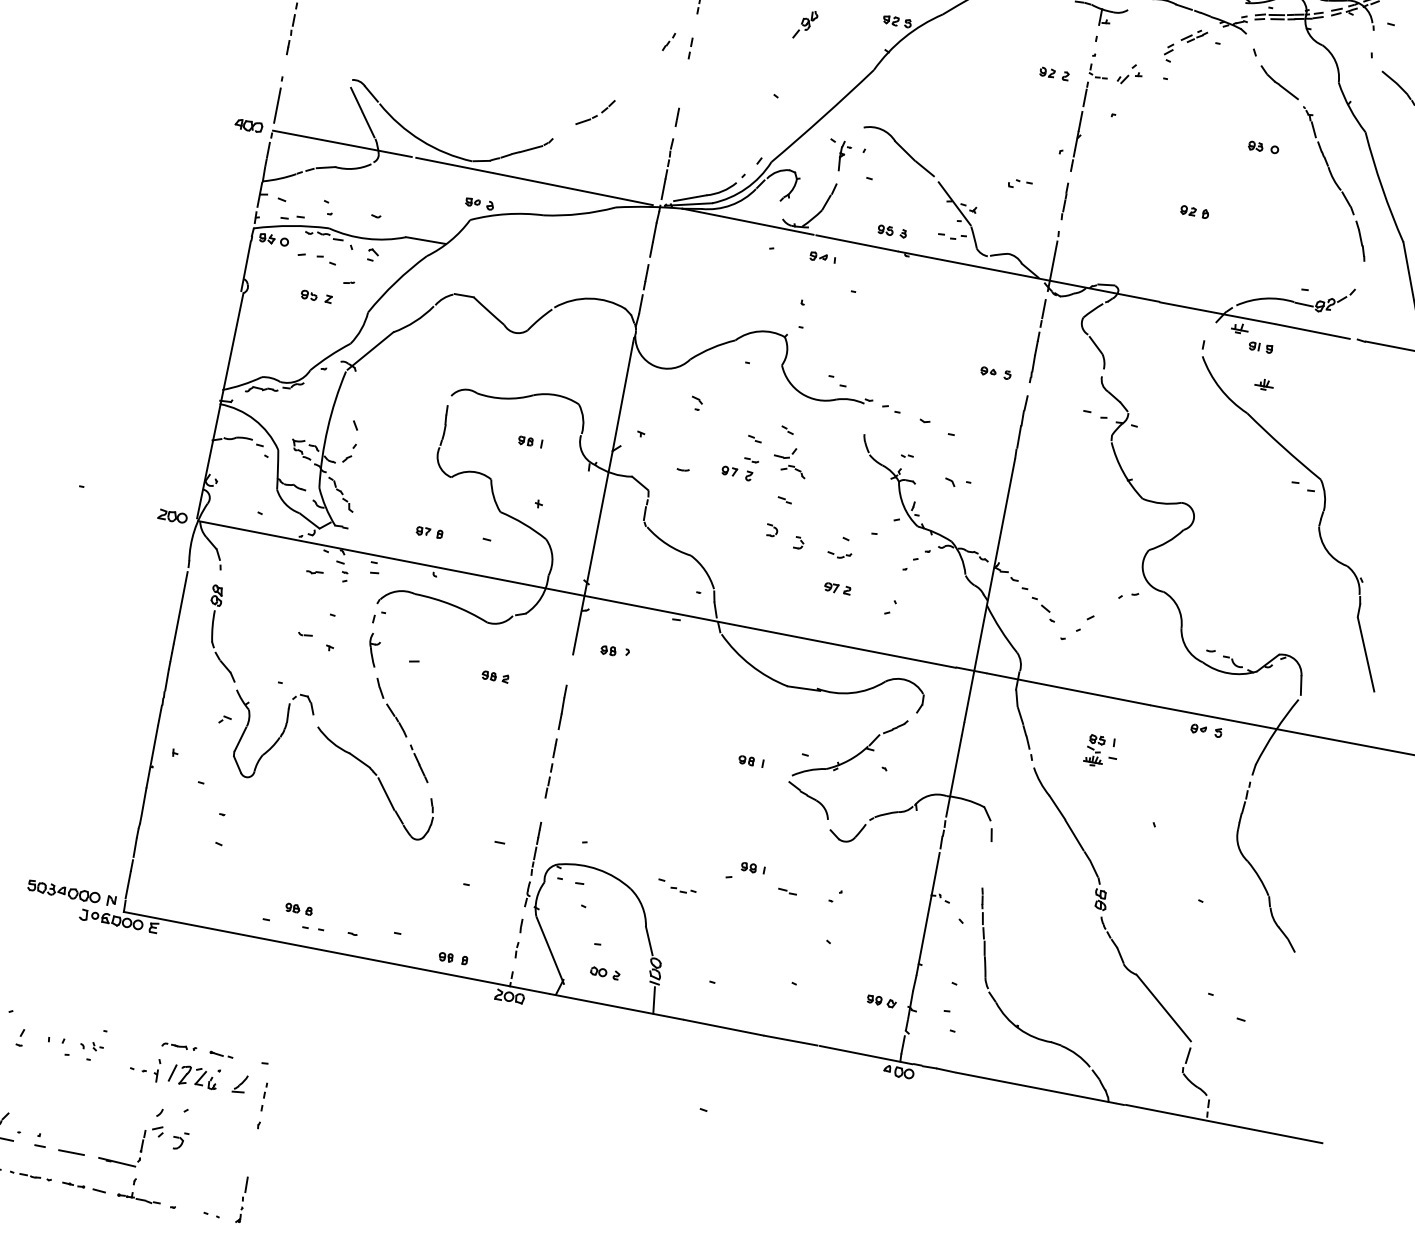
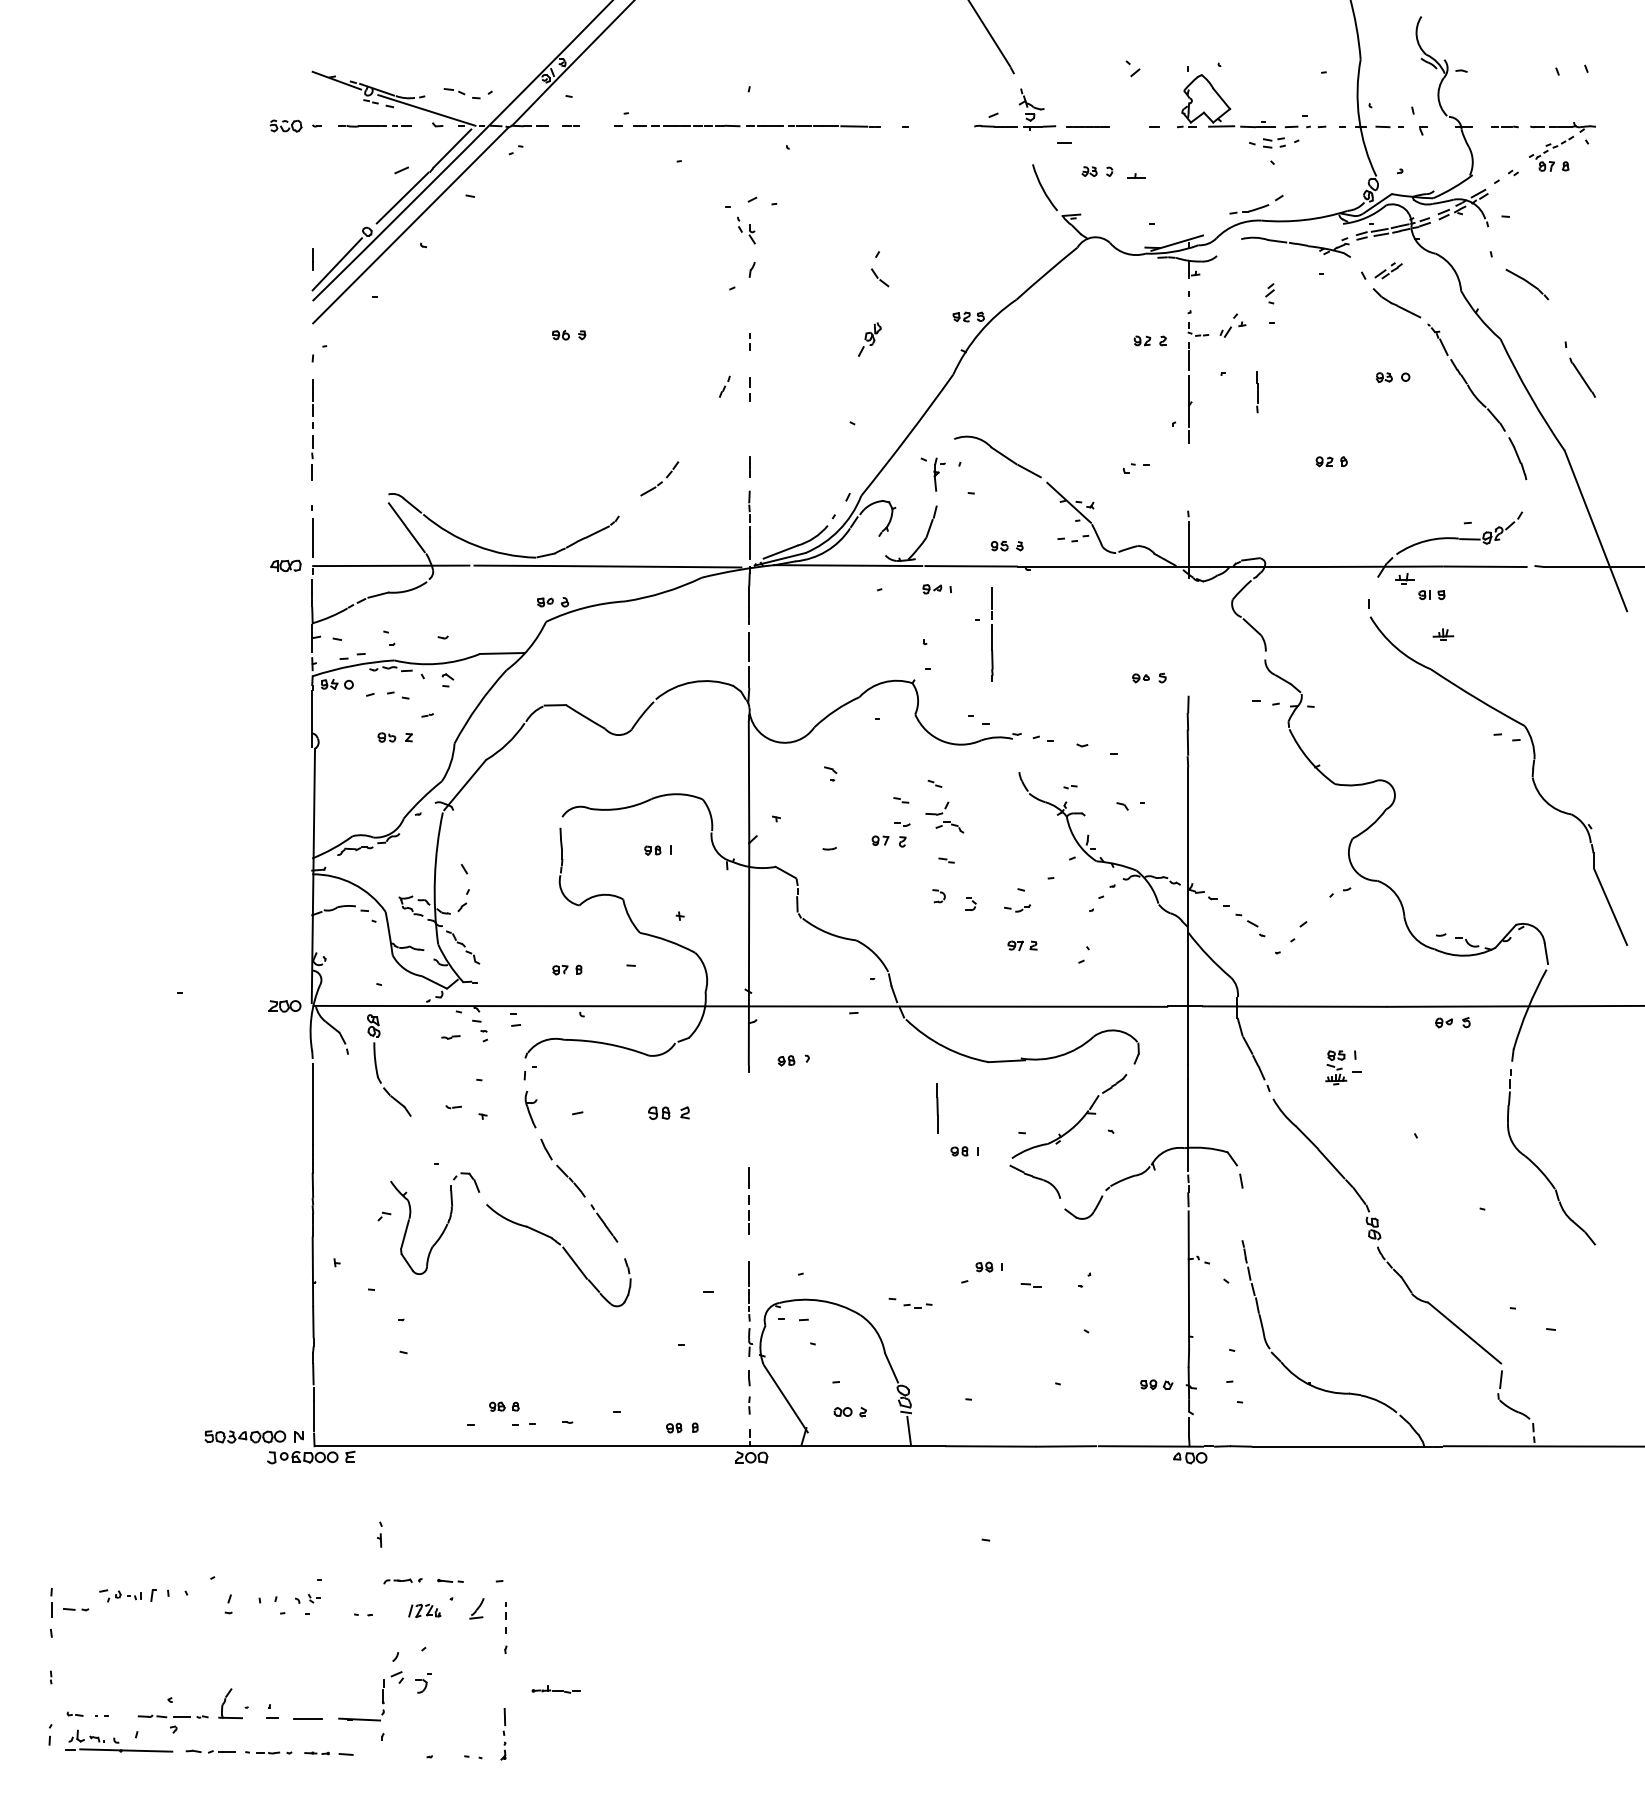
part: (1194, 36) -> (1388, 270), moved
line: (1064, 201) -> (1257, 392), moved
line: (1038, 340) -> (992, 634), moved
part: (213, 633) -> (377, 1067), moved
part: (495, 677) -> (669, 1113), size x1.4
line: (562, 707) -> (937, 1108), moved
part: (156, 1070) -> (379, 1534), moved
part: (193, 1076) -> (424, 1610), size x0.6
part: (138, 1197) -> (555, 1689), moved

